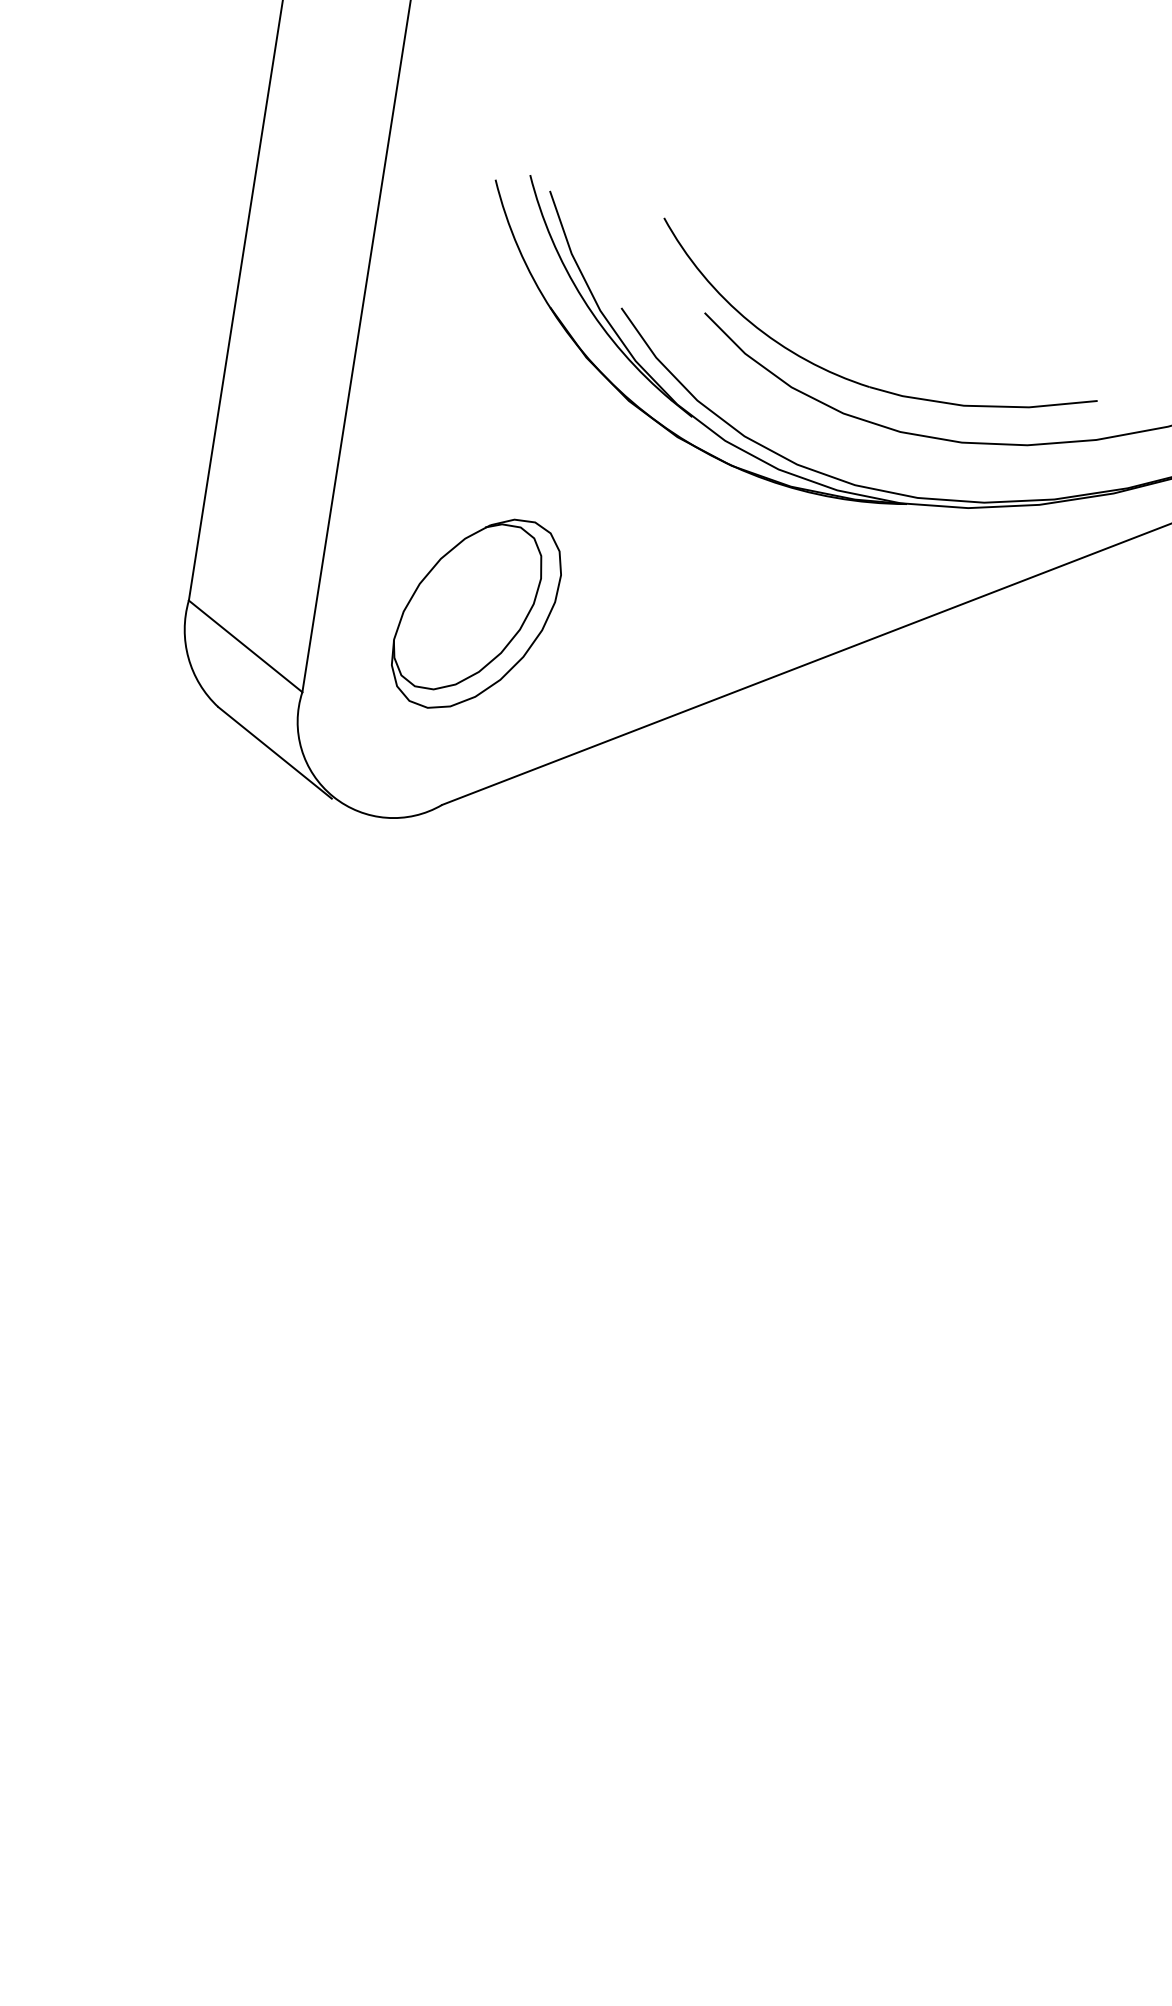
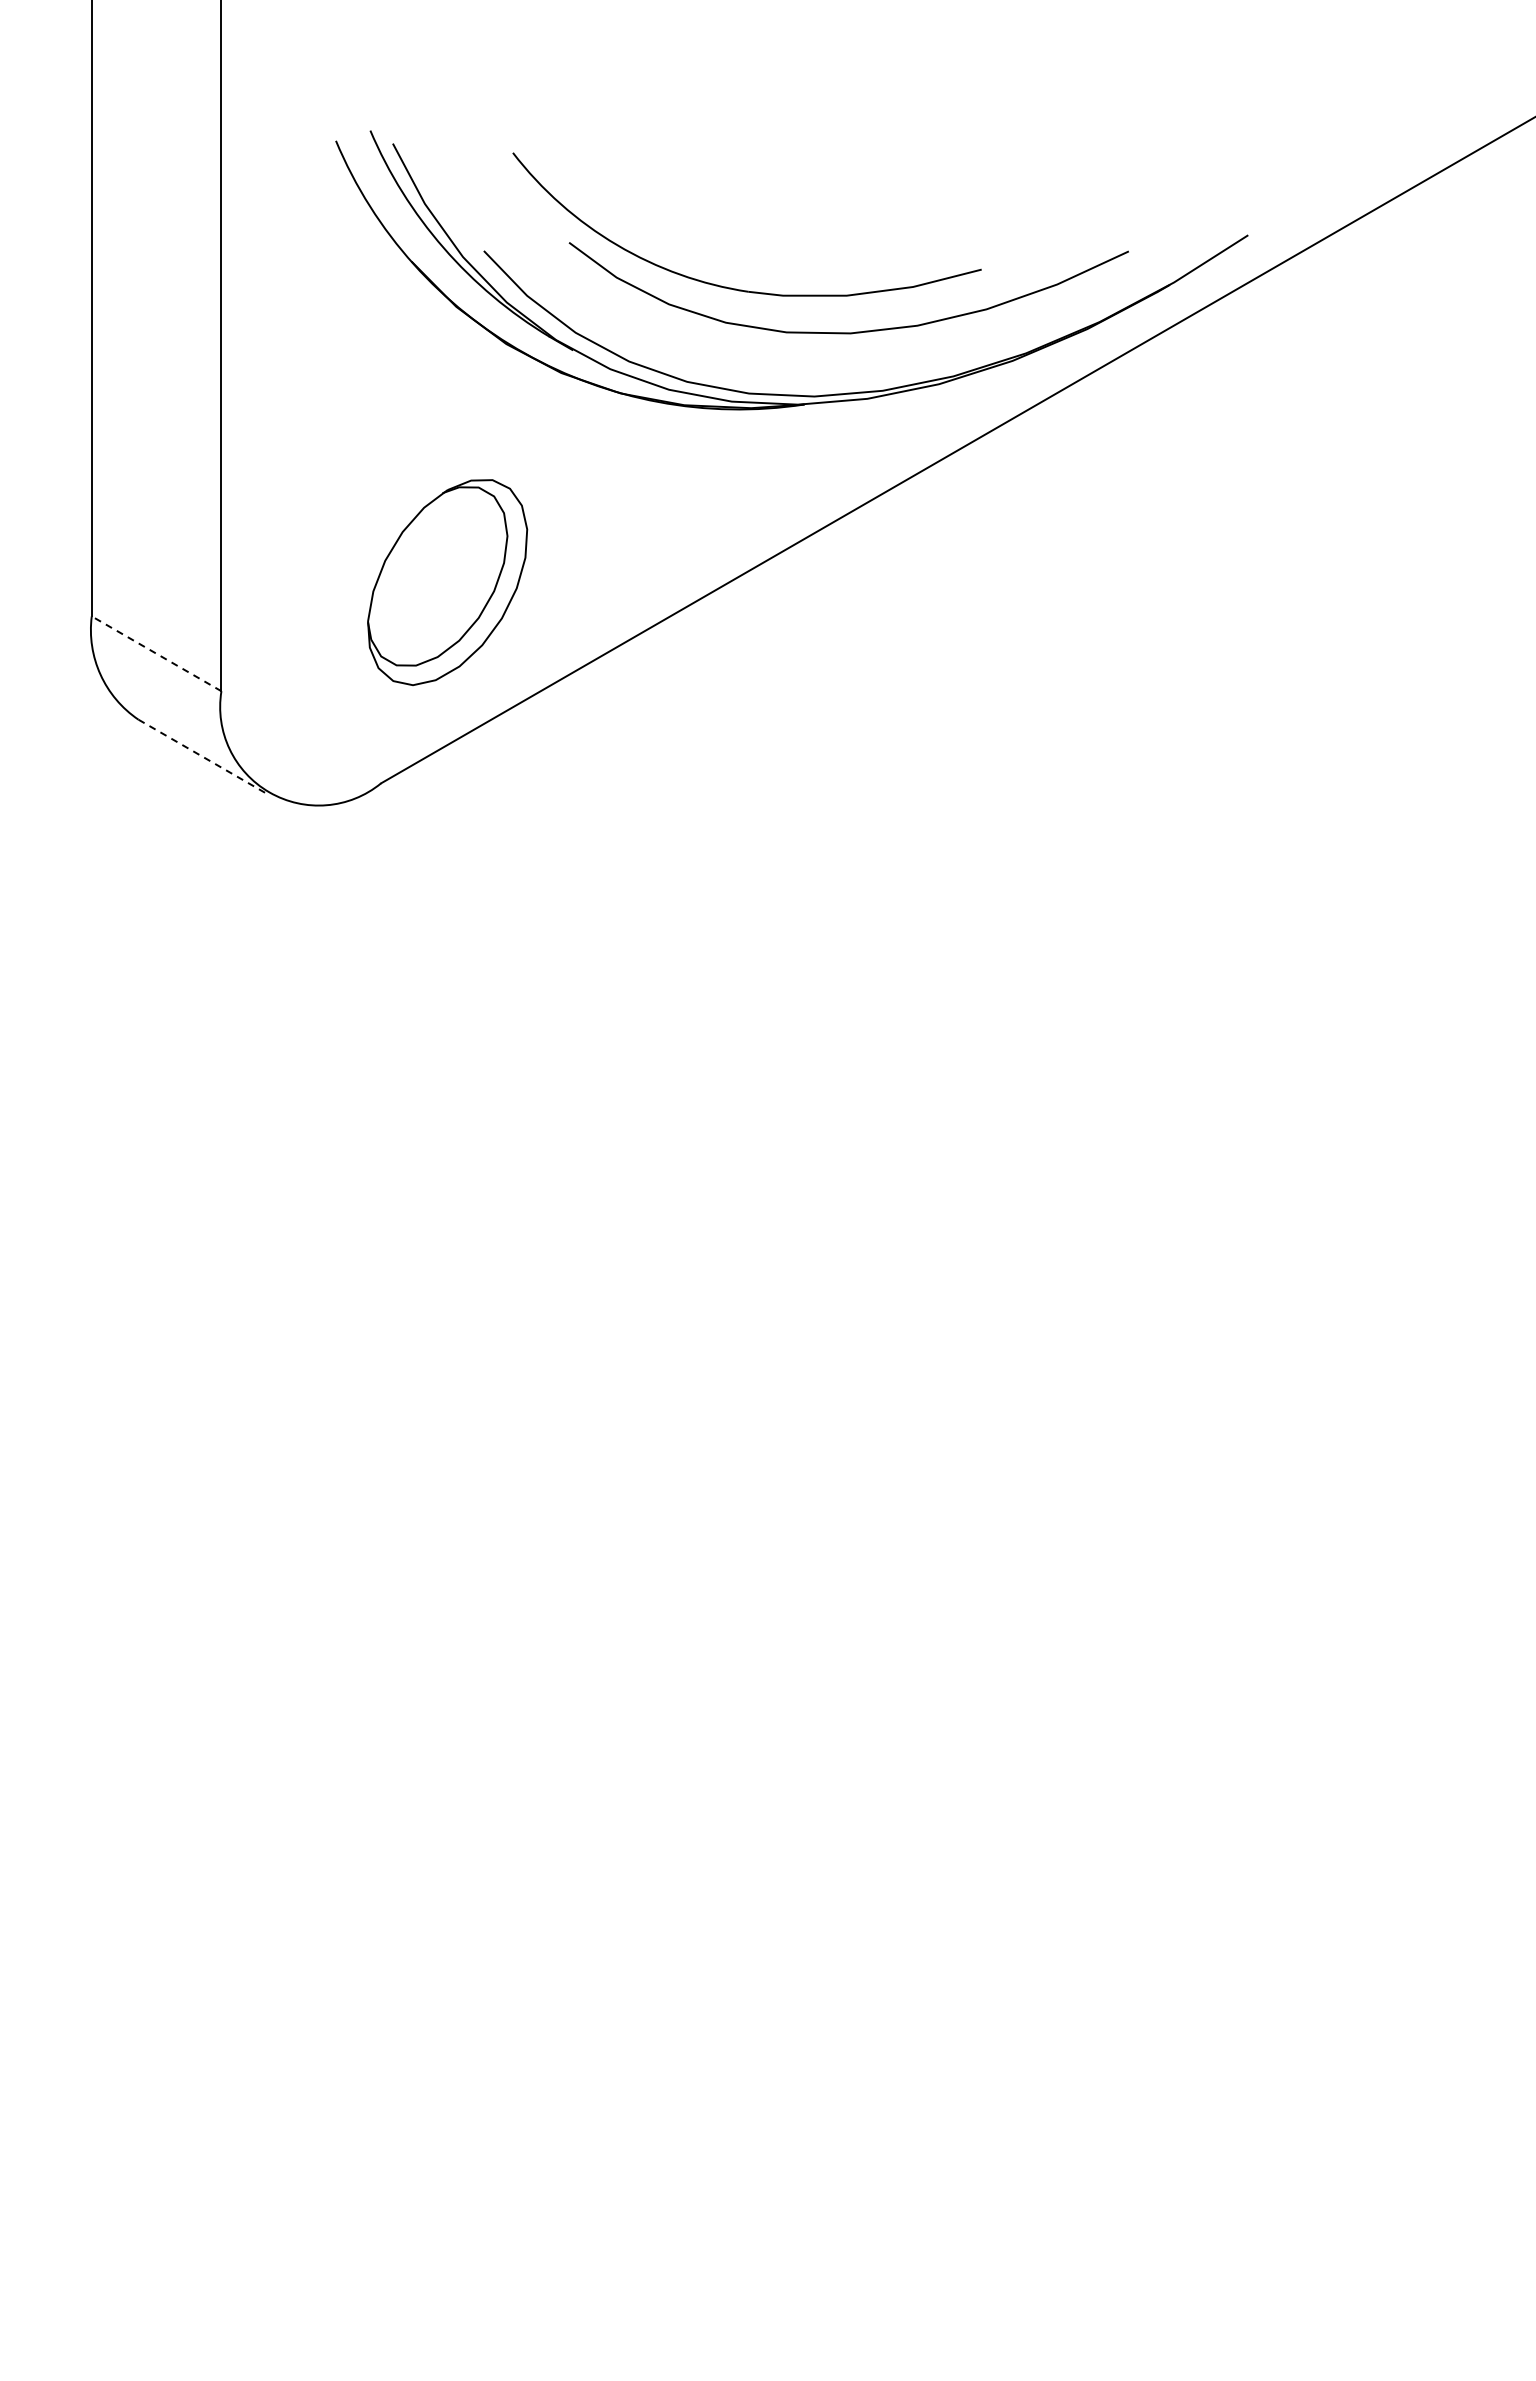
part: (476, 614) -> (447, 582), moved
line: (245, 646) -> (156, 653), solid -> dashed
line: (275, 753) -> (203, 757), solid -> dashed

